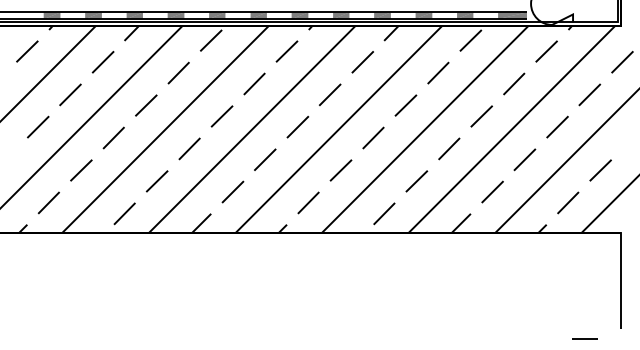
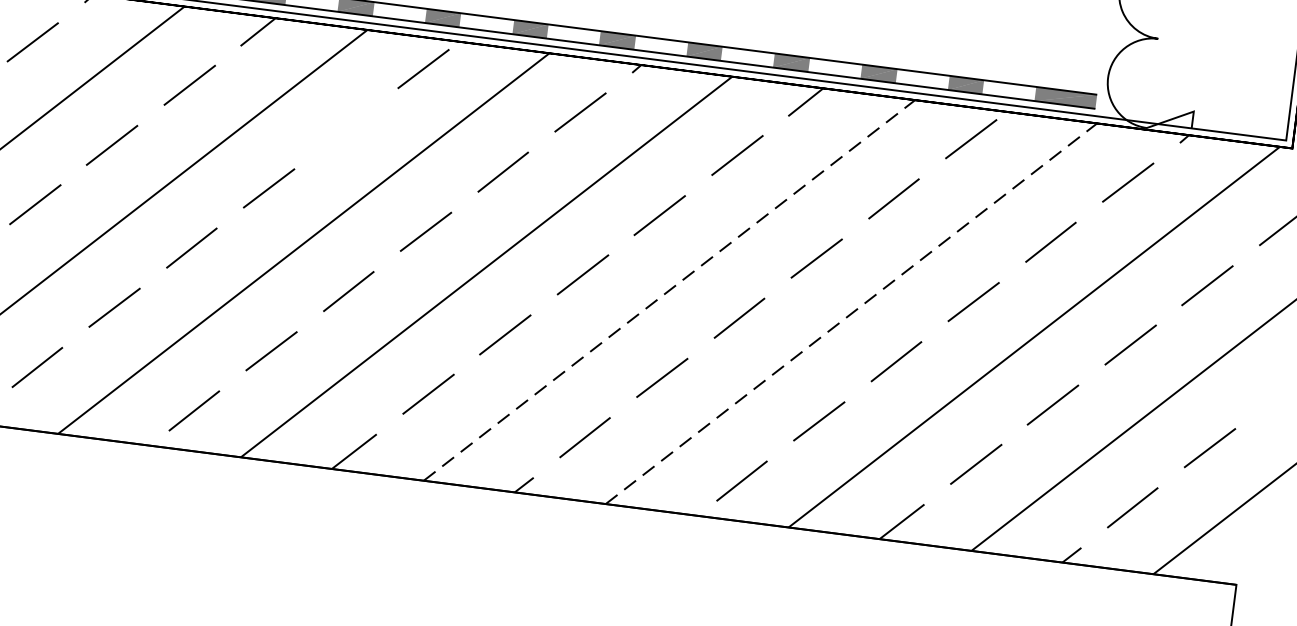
line: (178, 72) -> (345, 127), removed
line: (339, 128) -> (670, 288), solid -> dashed
line: (425, 128) -> (851, 312), solid -> dashed

